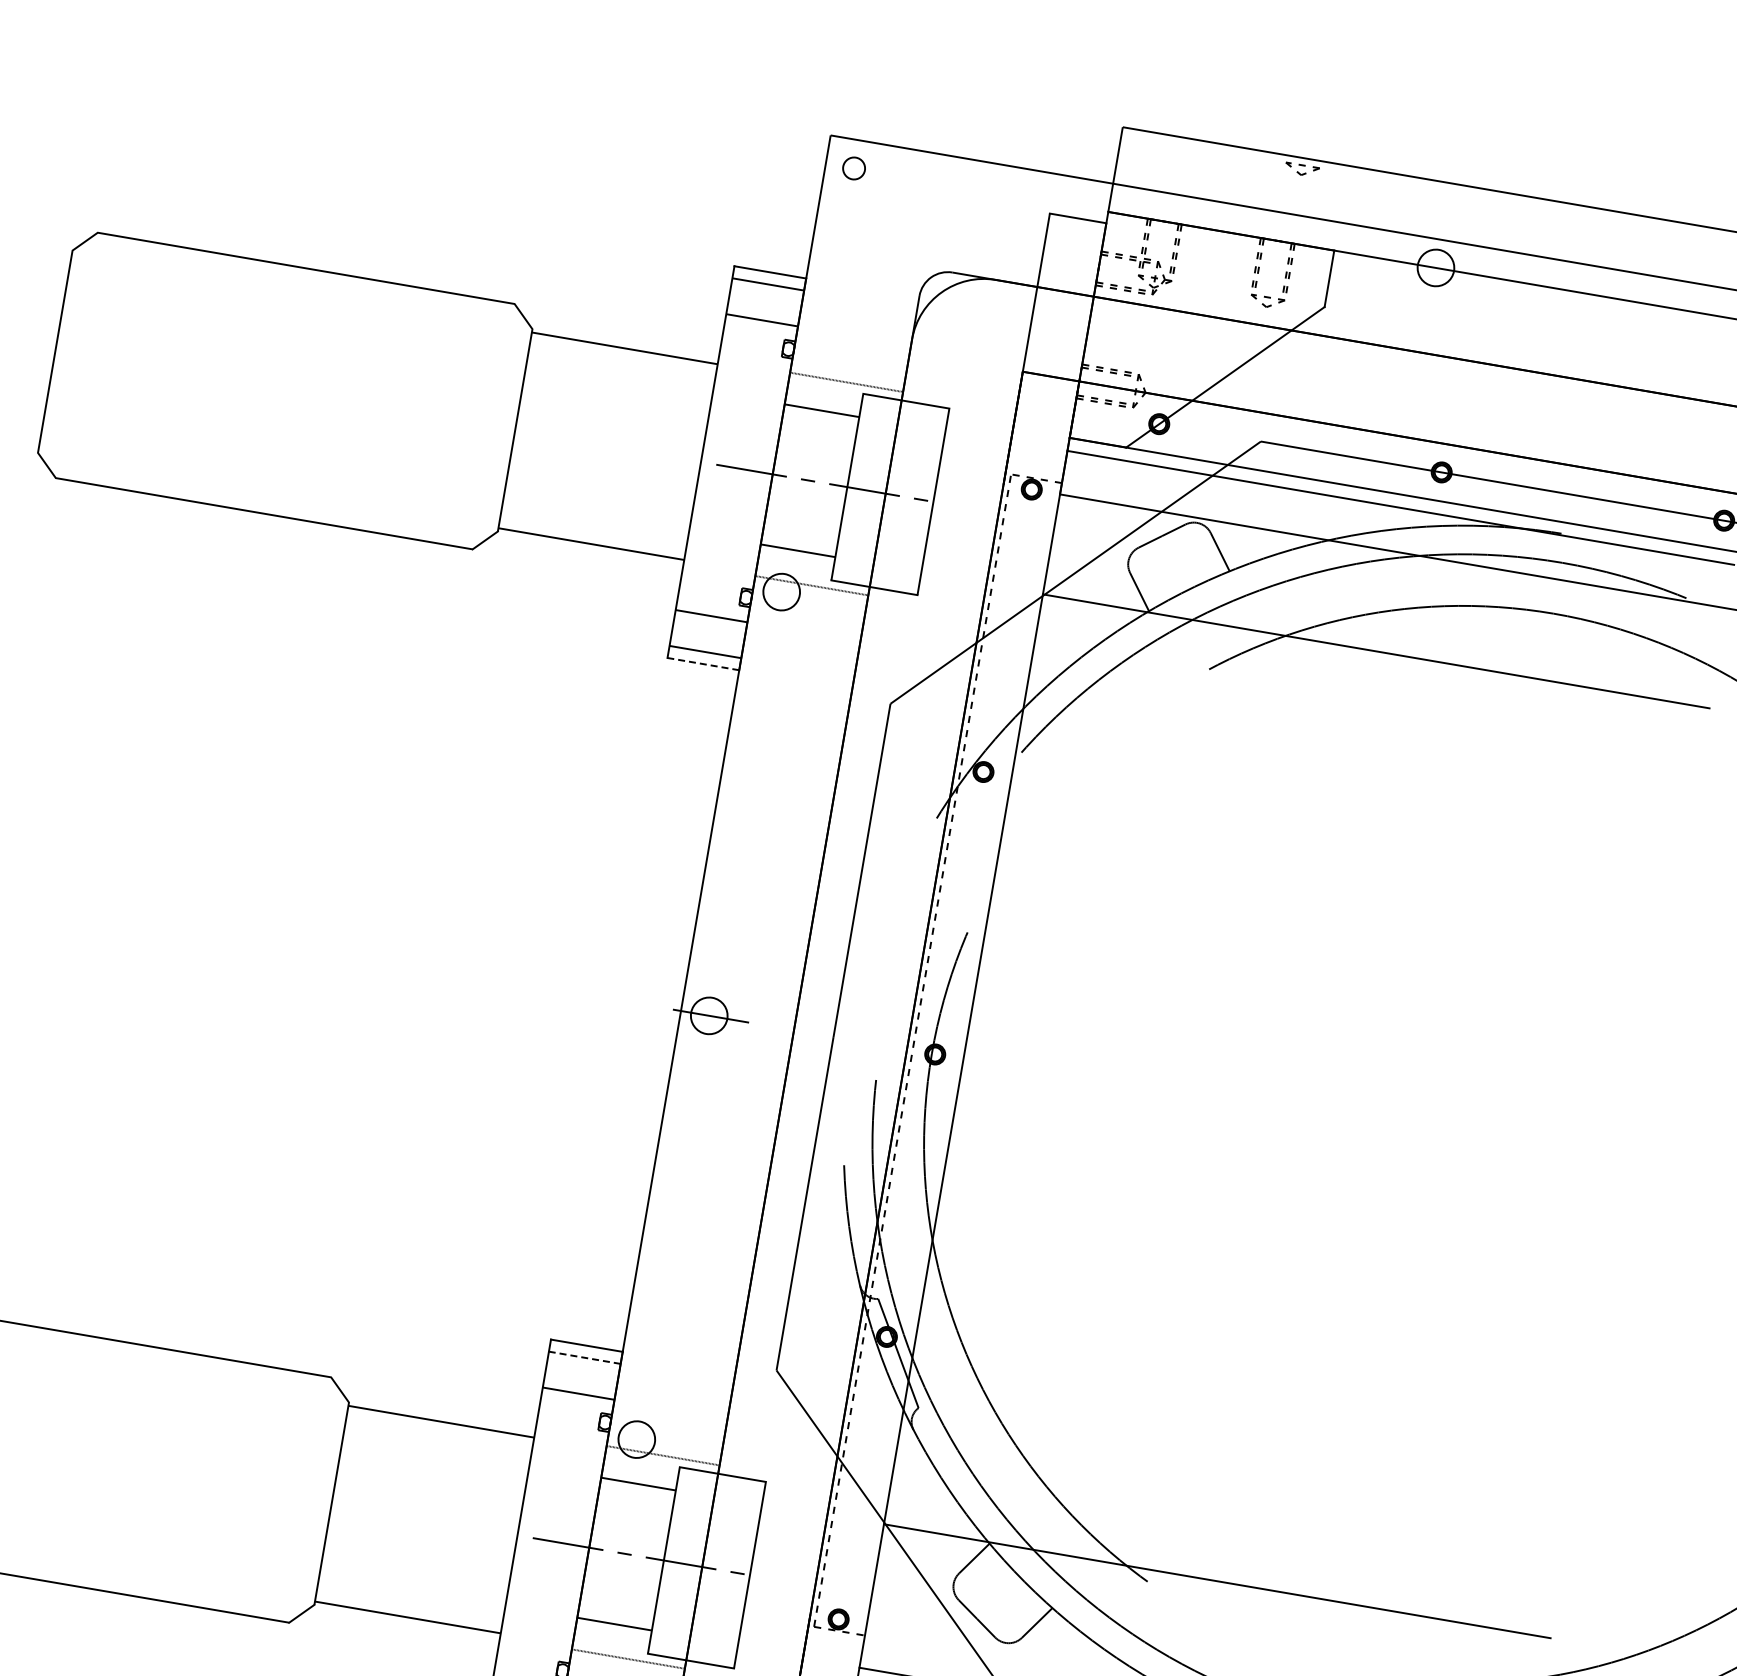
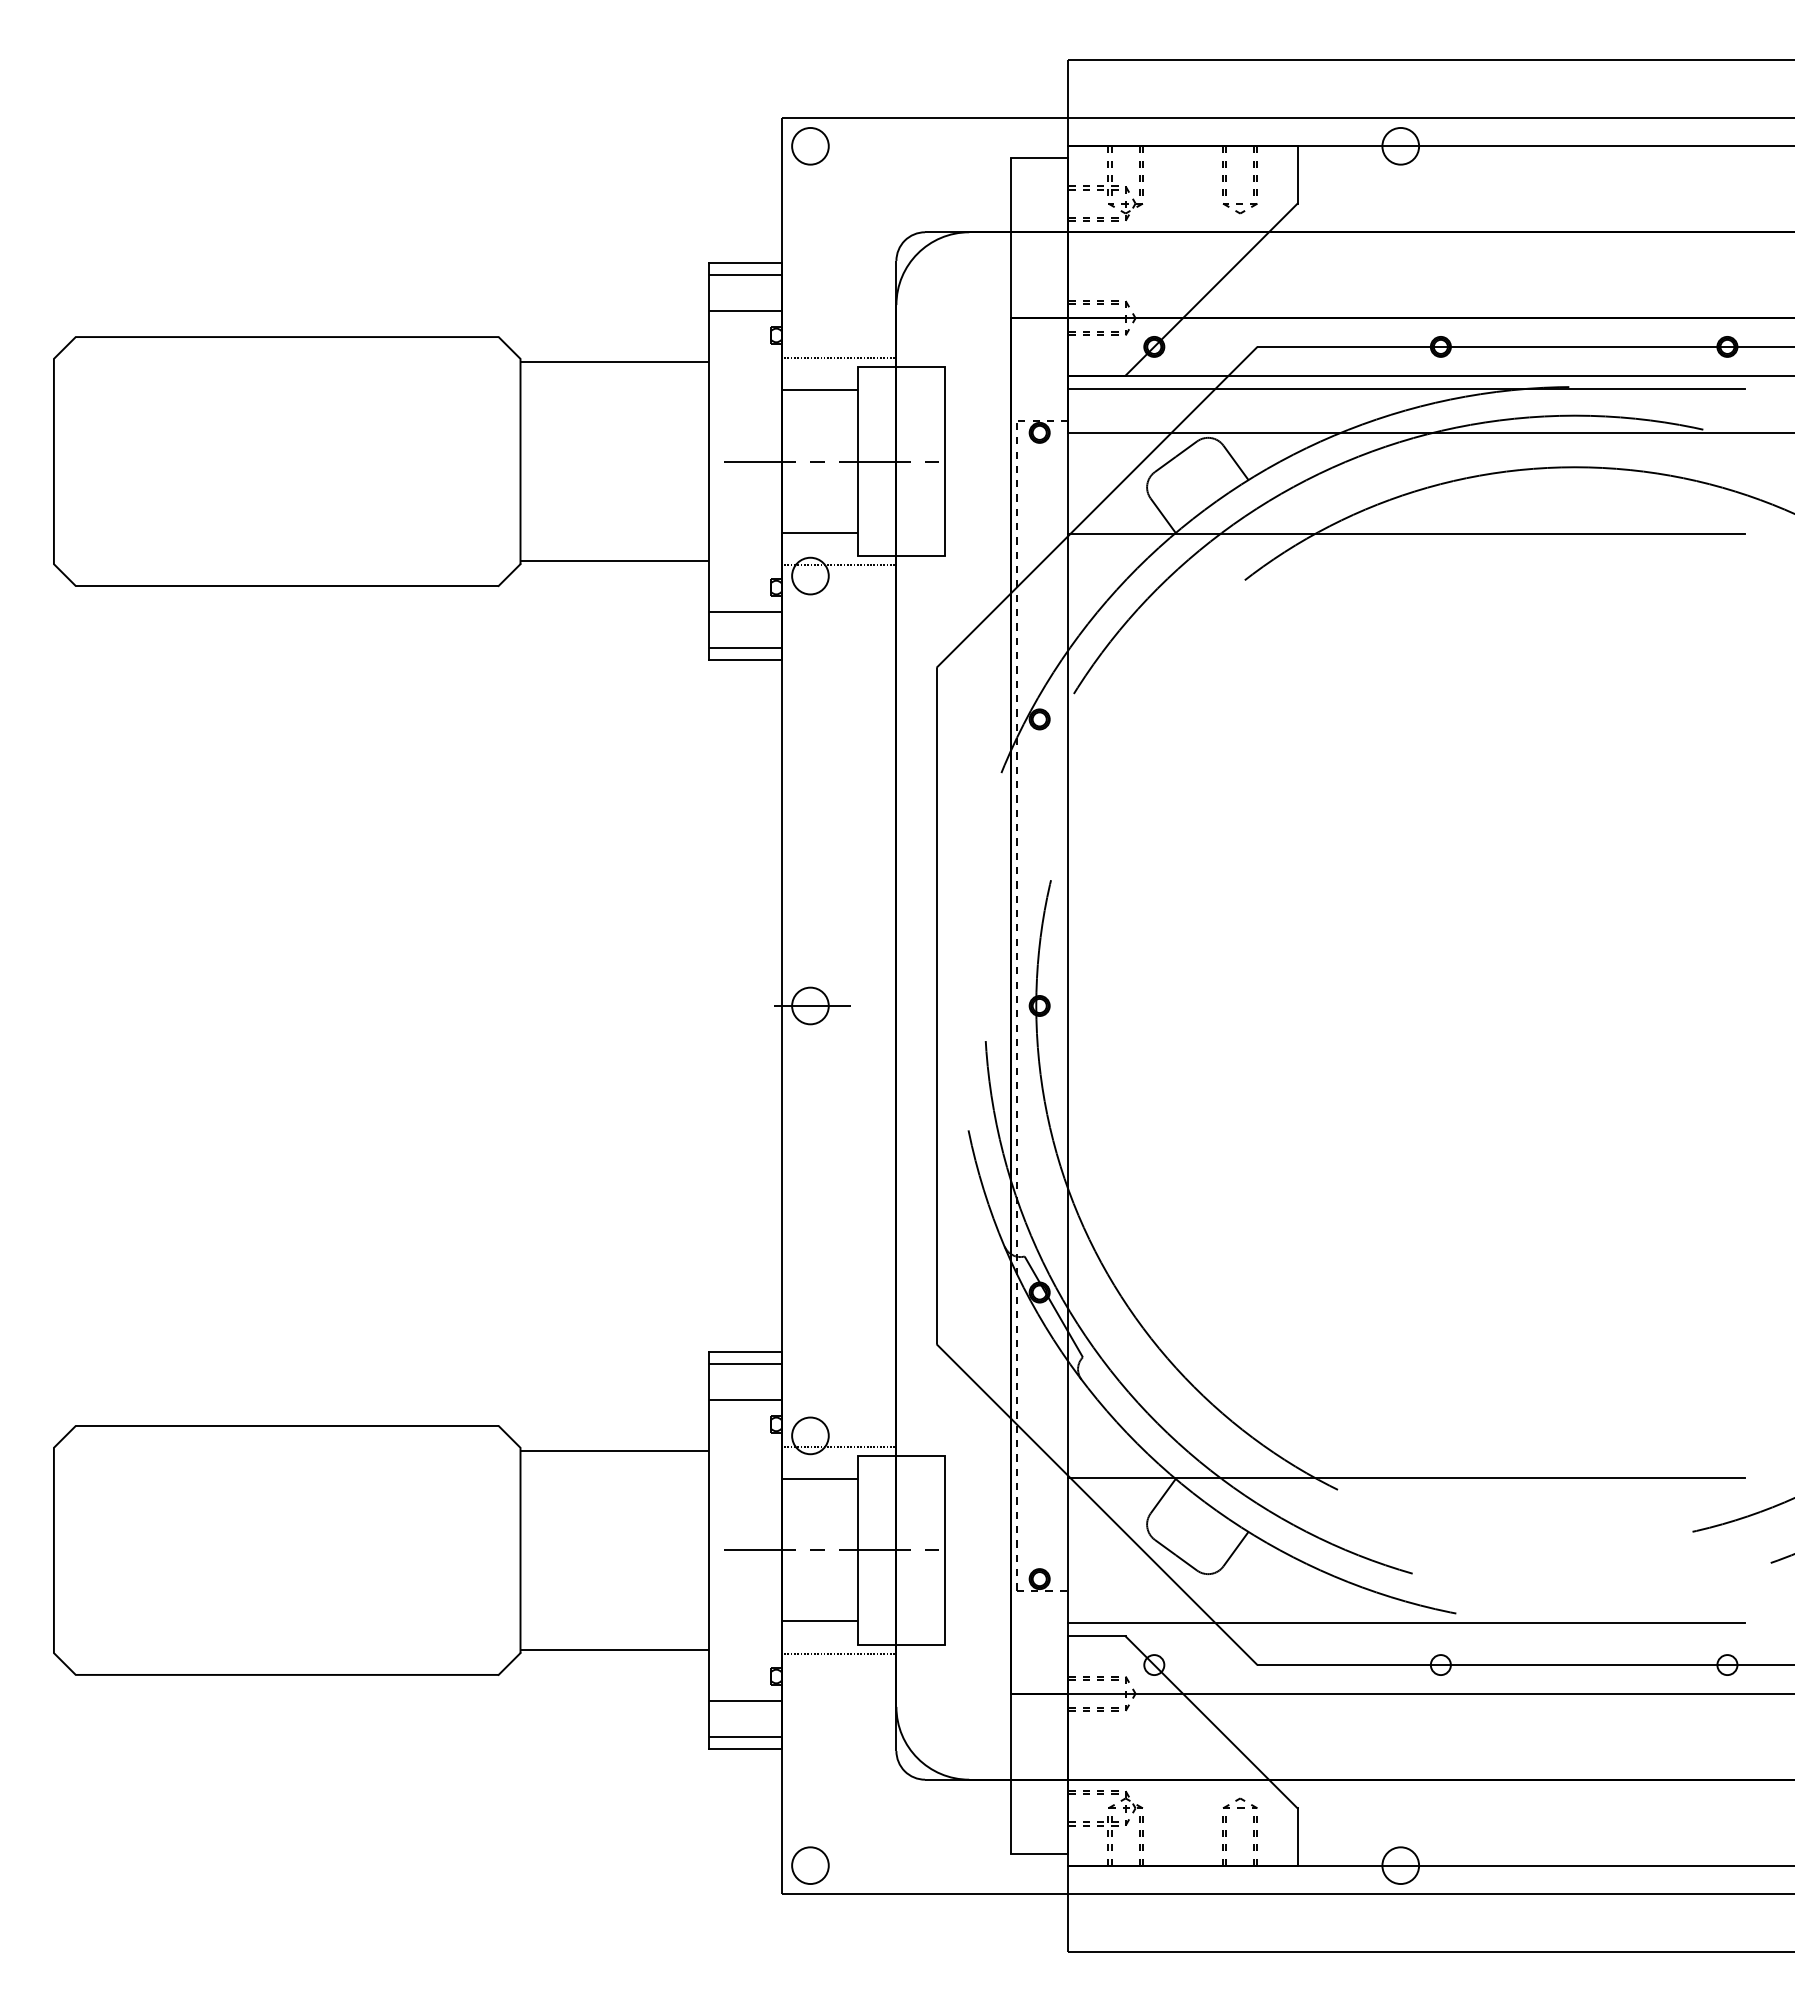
circle: (854, 167) -> (810, 145), size x1.67
part: (1301, 170) -> (1251, 72), removed
line: (702, 664) -> (744, 660), dashed -> solid
line: (584, 1357) -> (744, 1363), dashed -> solid

